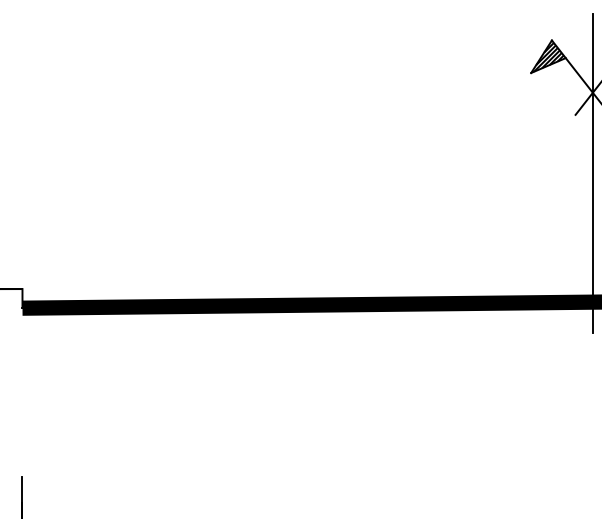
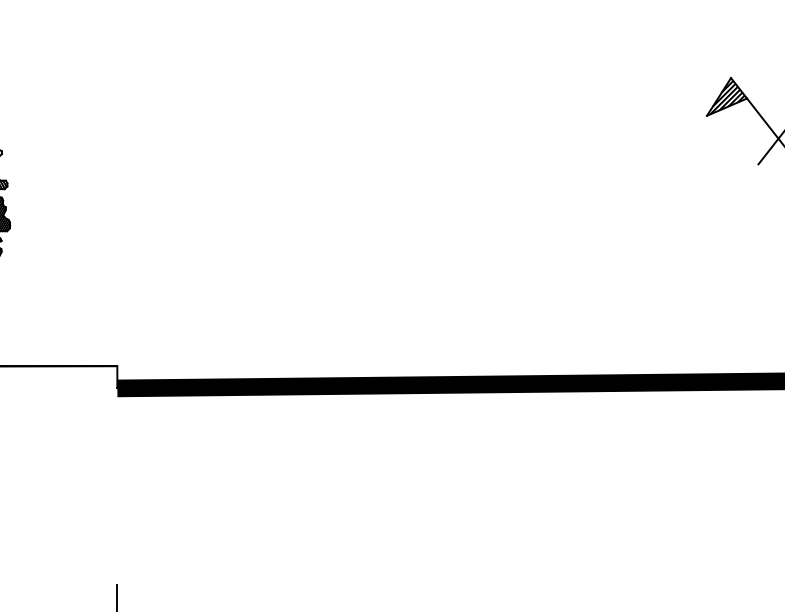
line: (592, 173) -> (778, 232), removed

